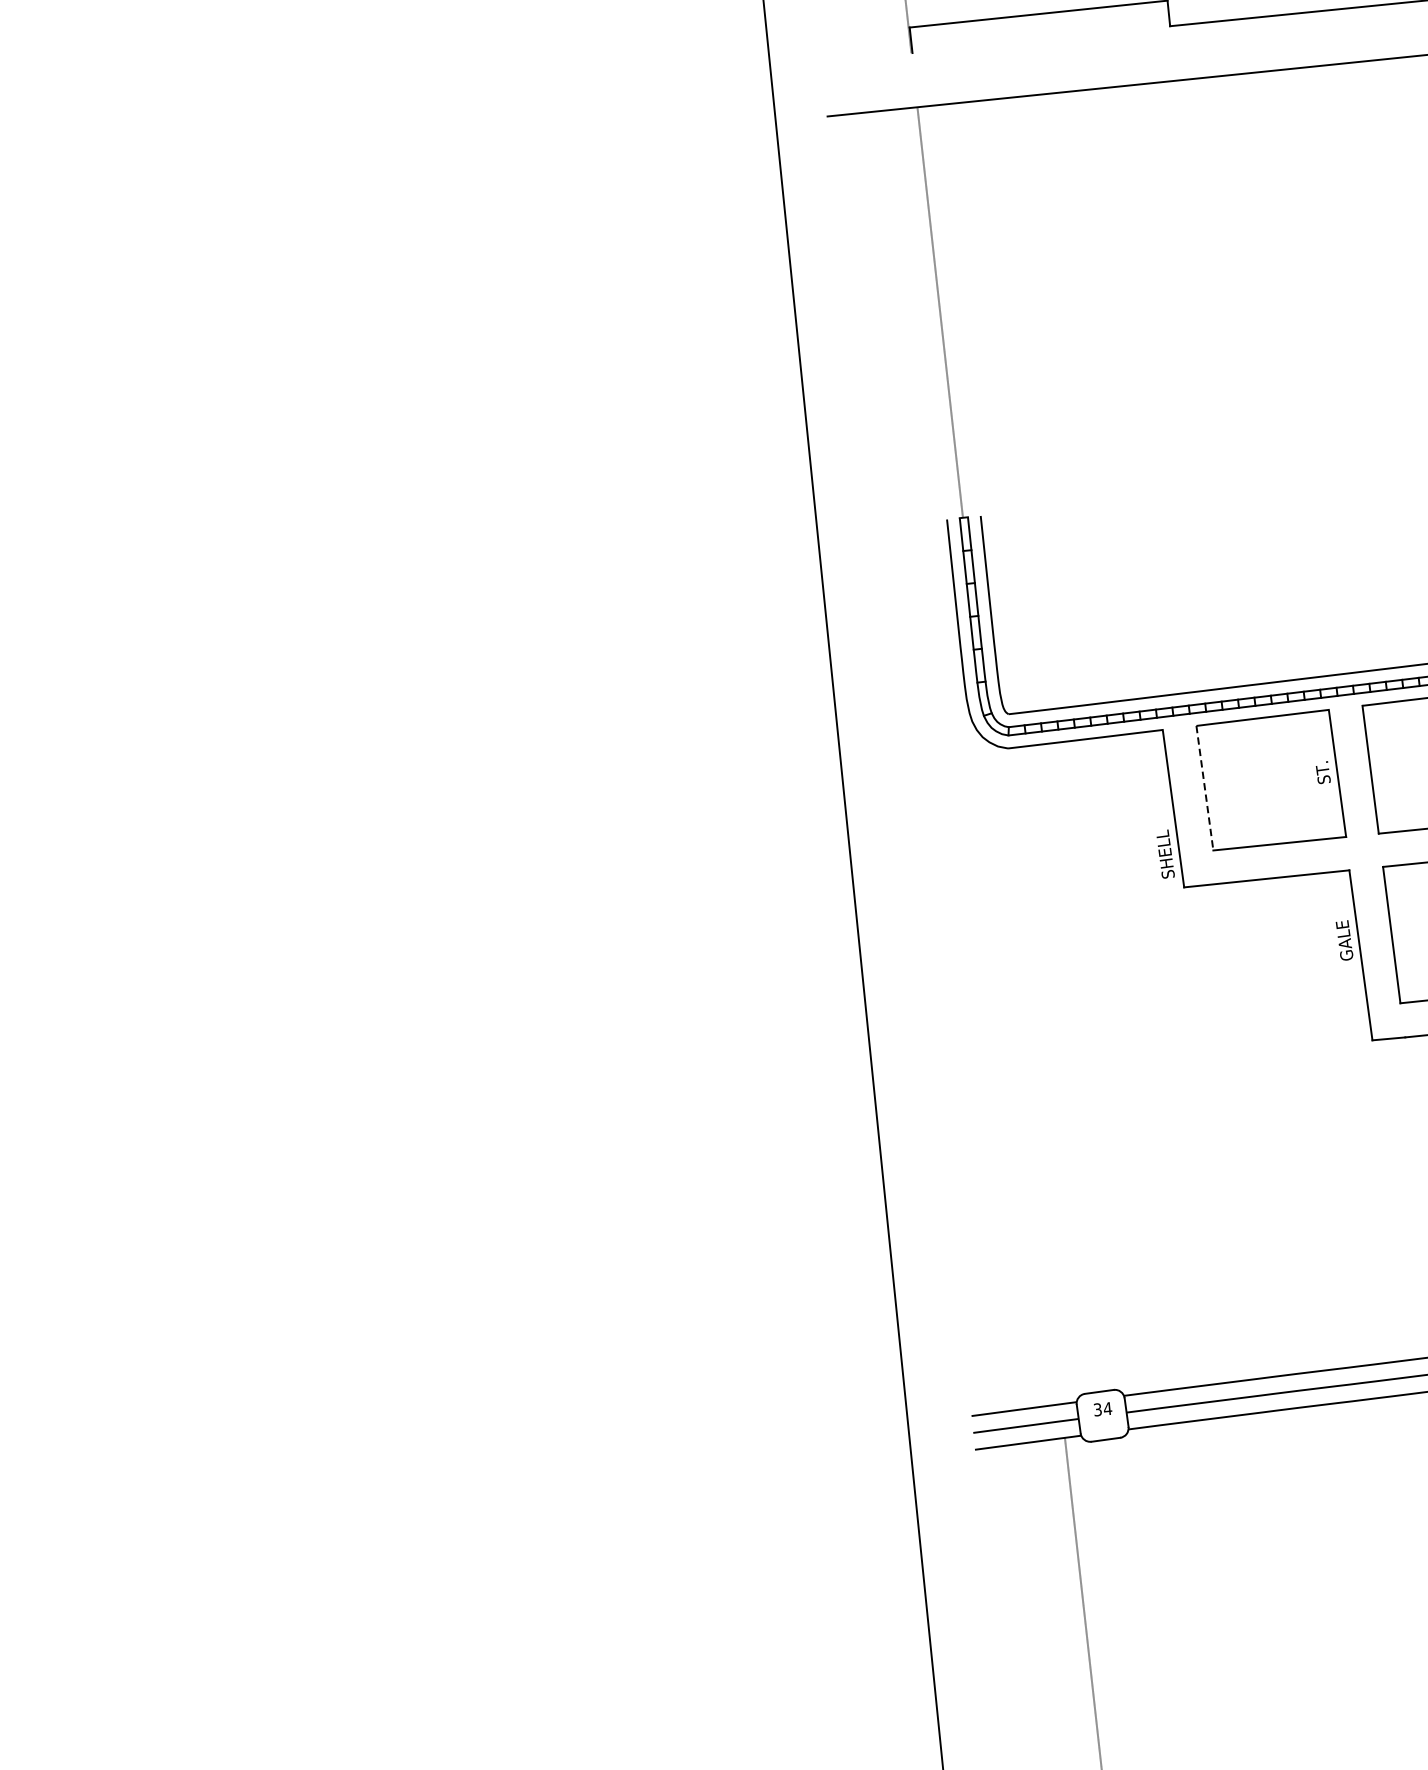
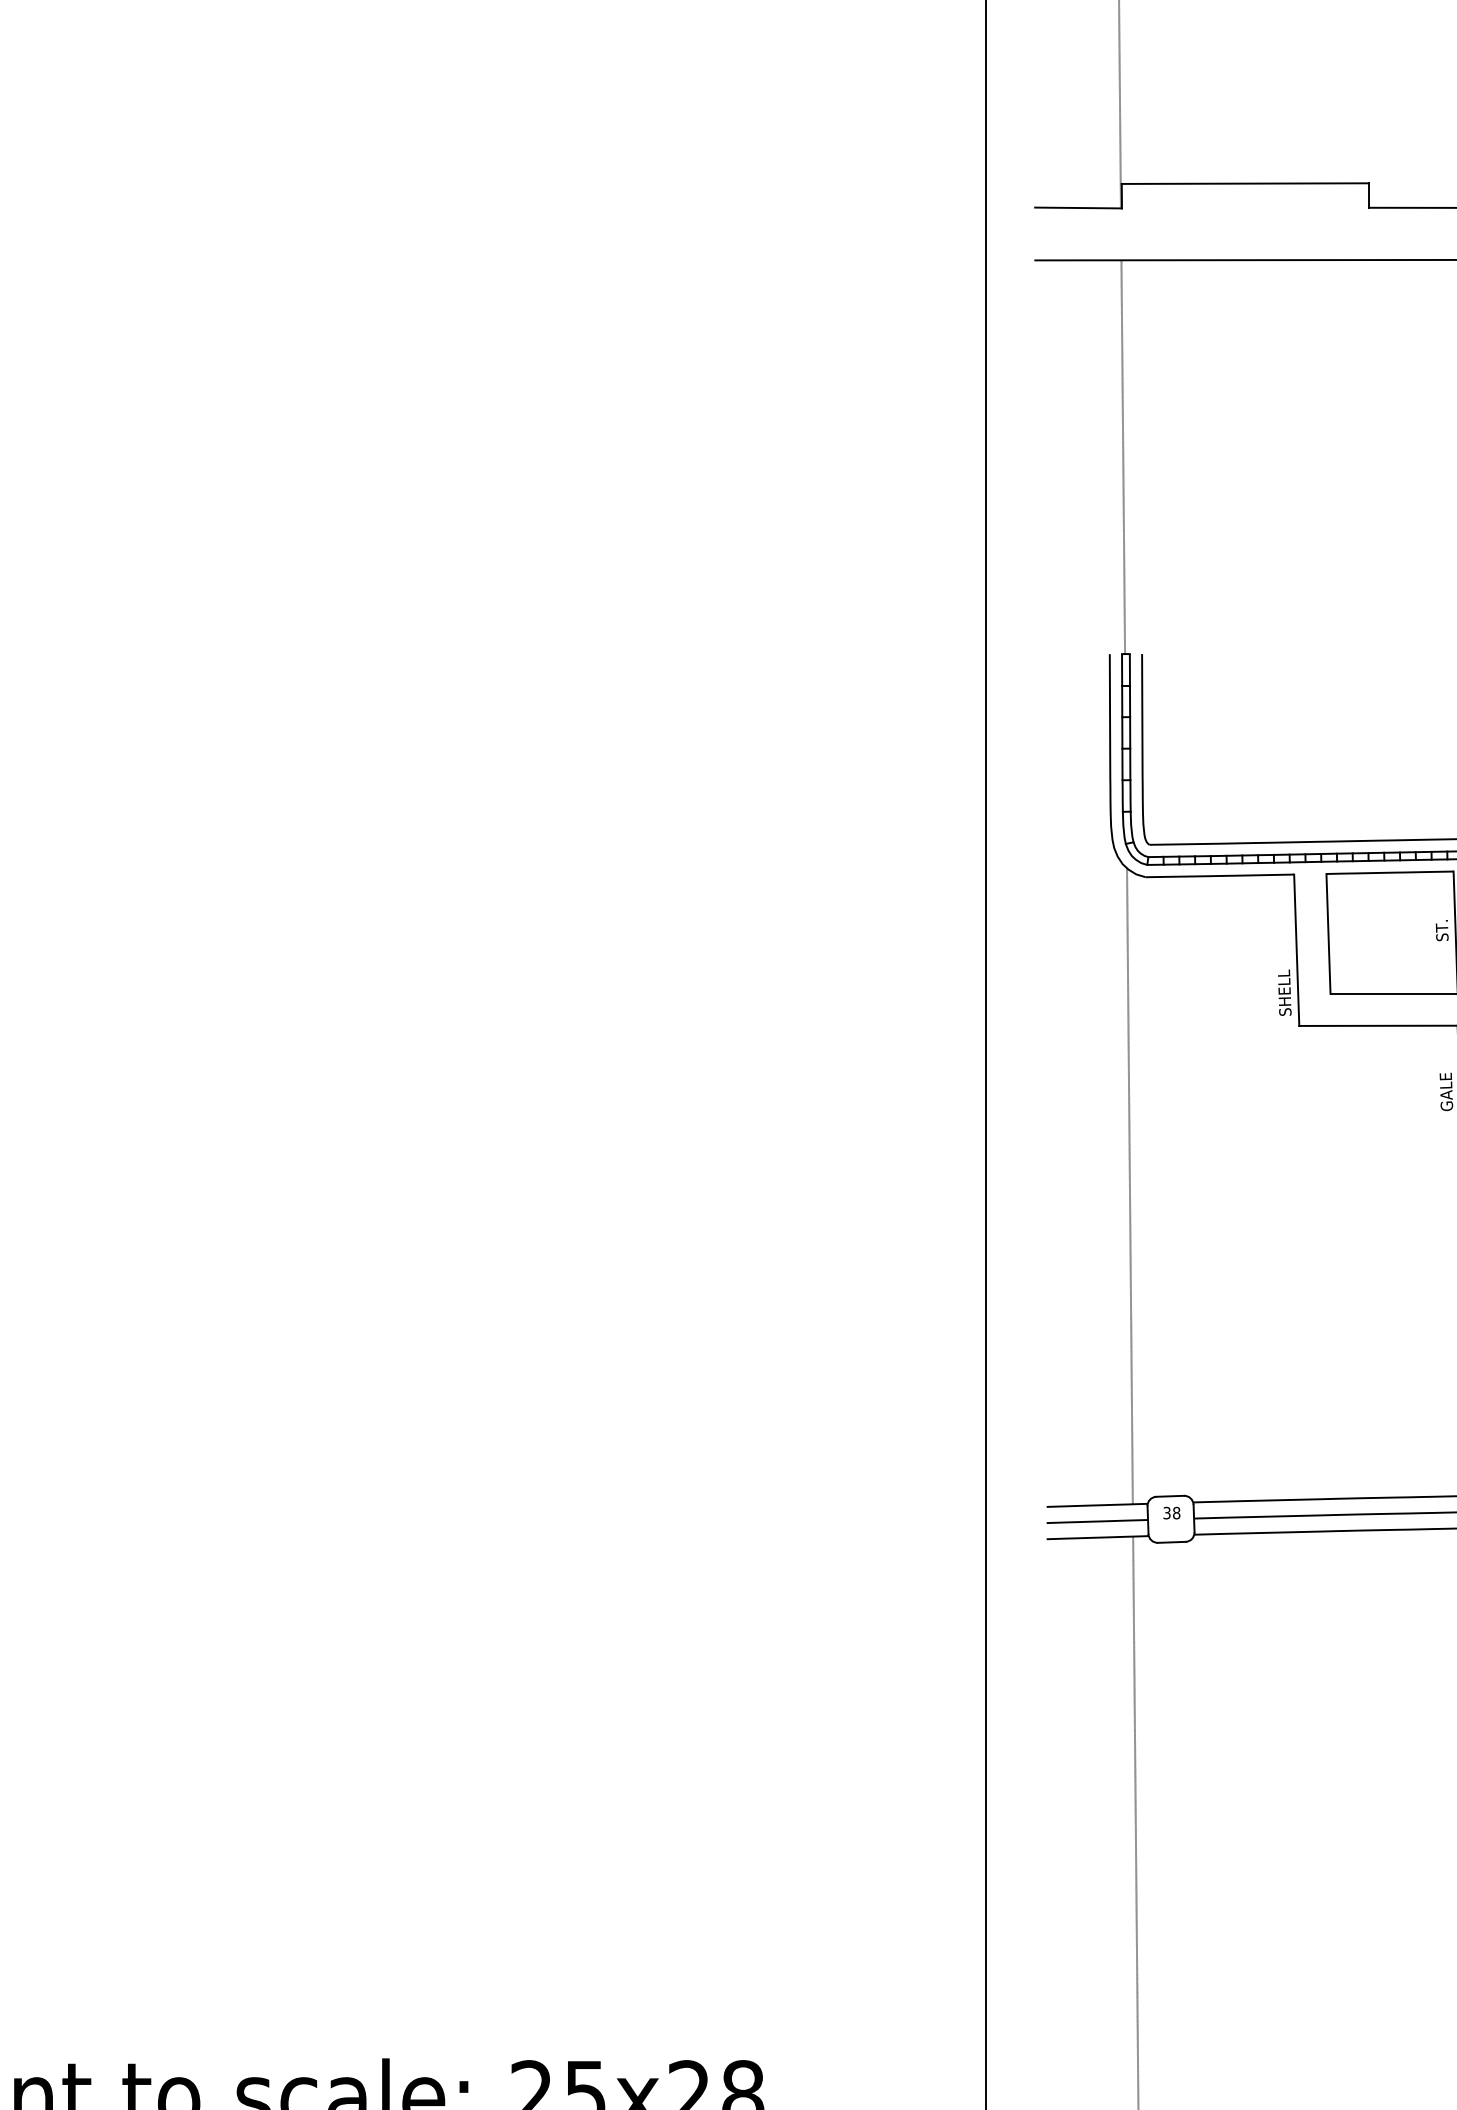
line: (867, 56) -> (1078, 207), added
line: (1204, 787) -> (1328, 933), dashed -> solid
line: (1024, 1072) -> (1129, 1186), added
text: (1107, 1408) -> (1176, 1512), 34 -> 38

